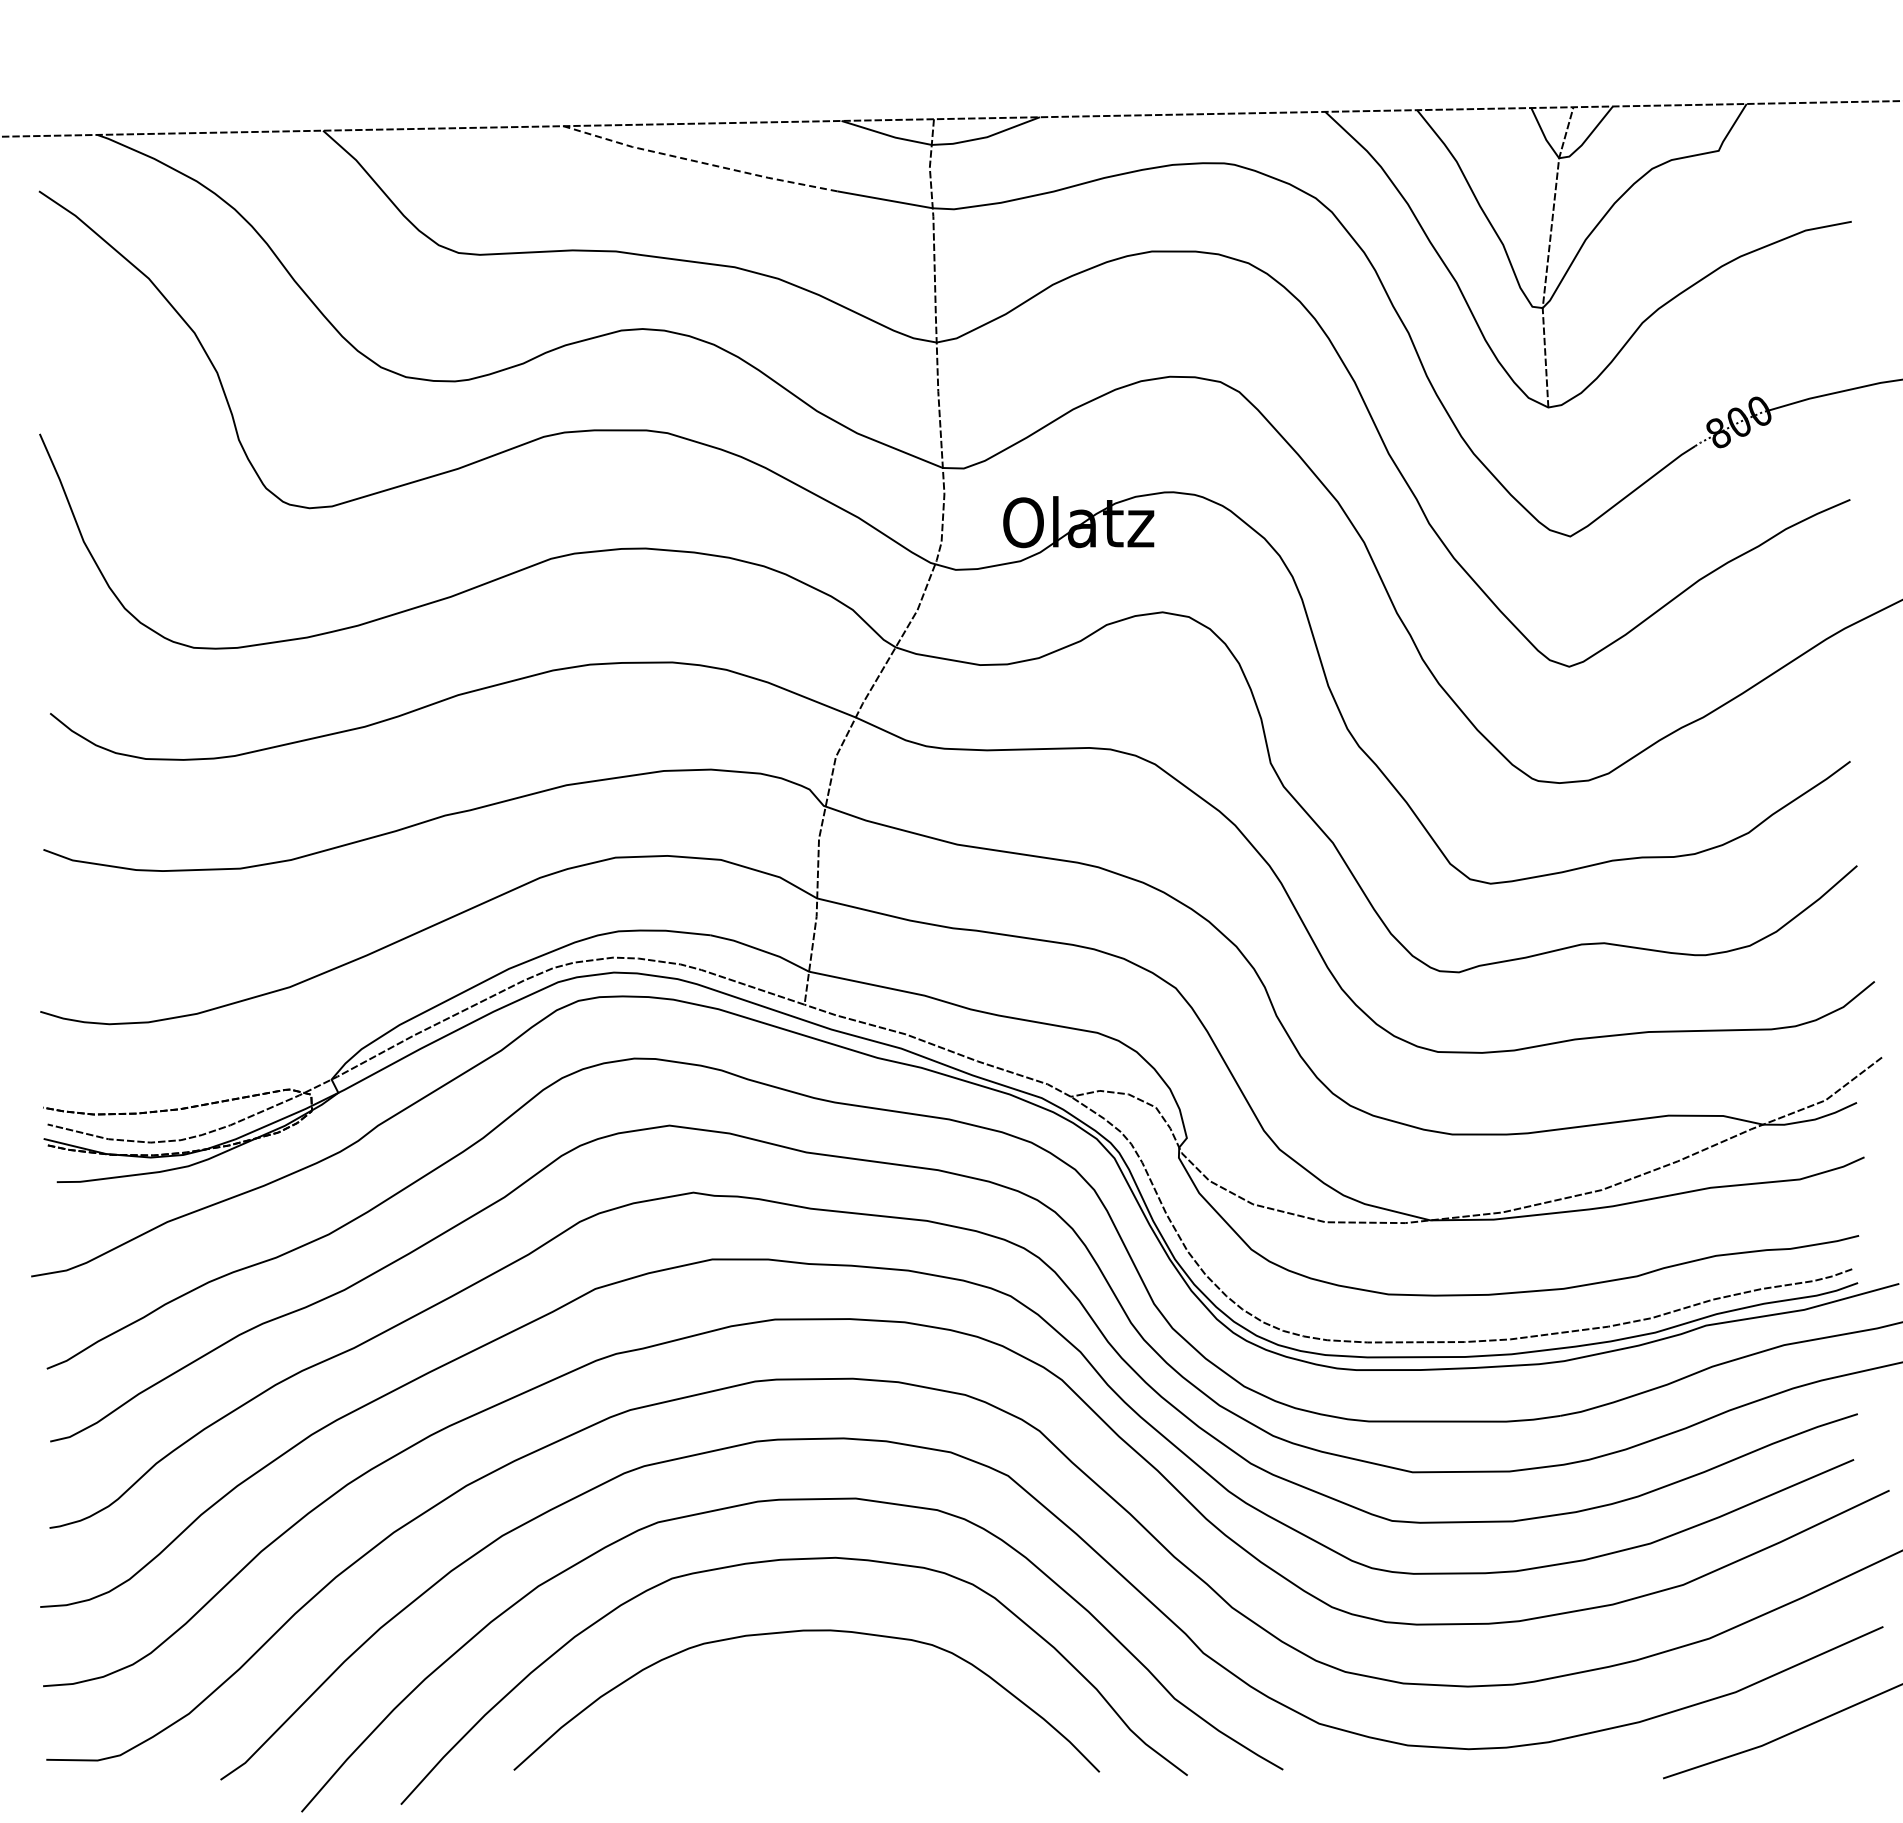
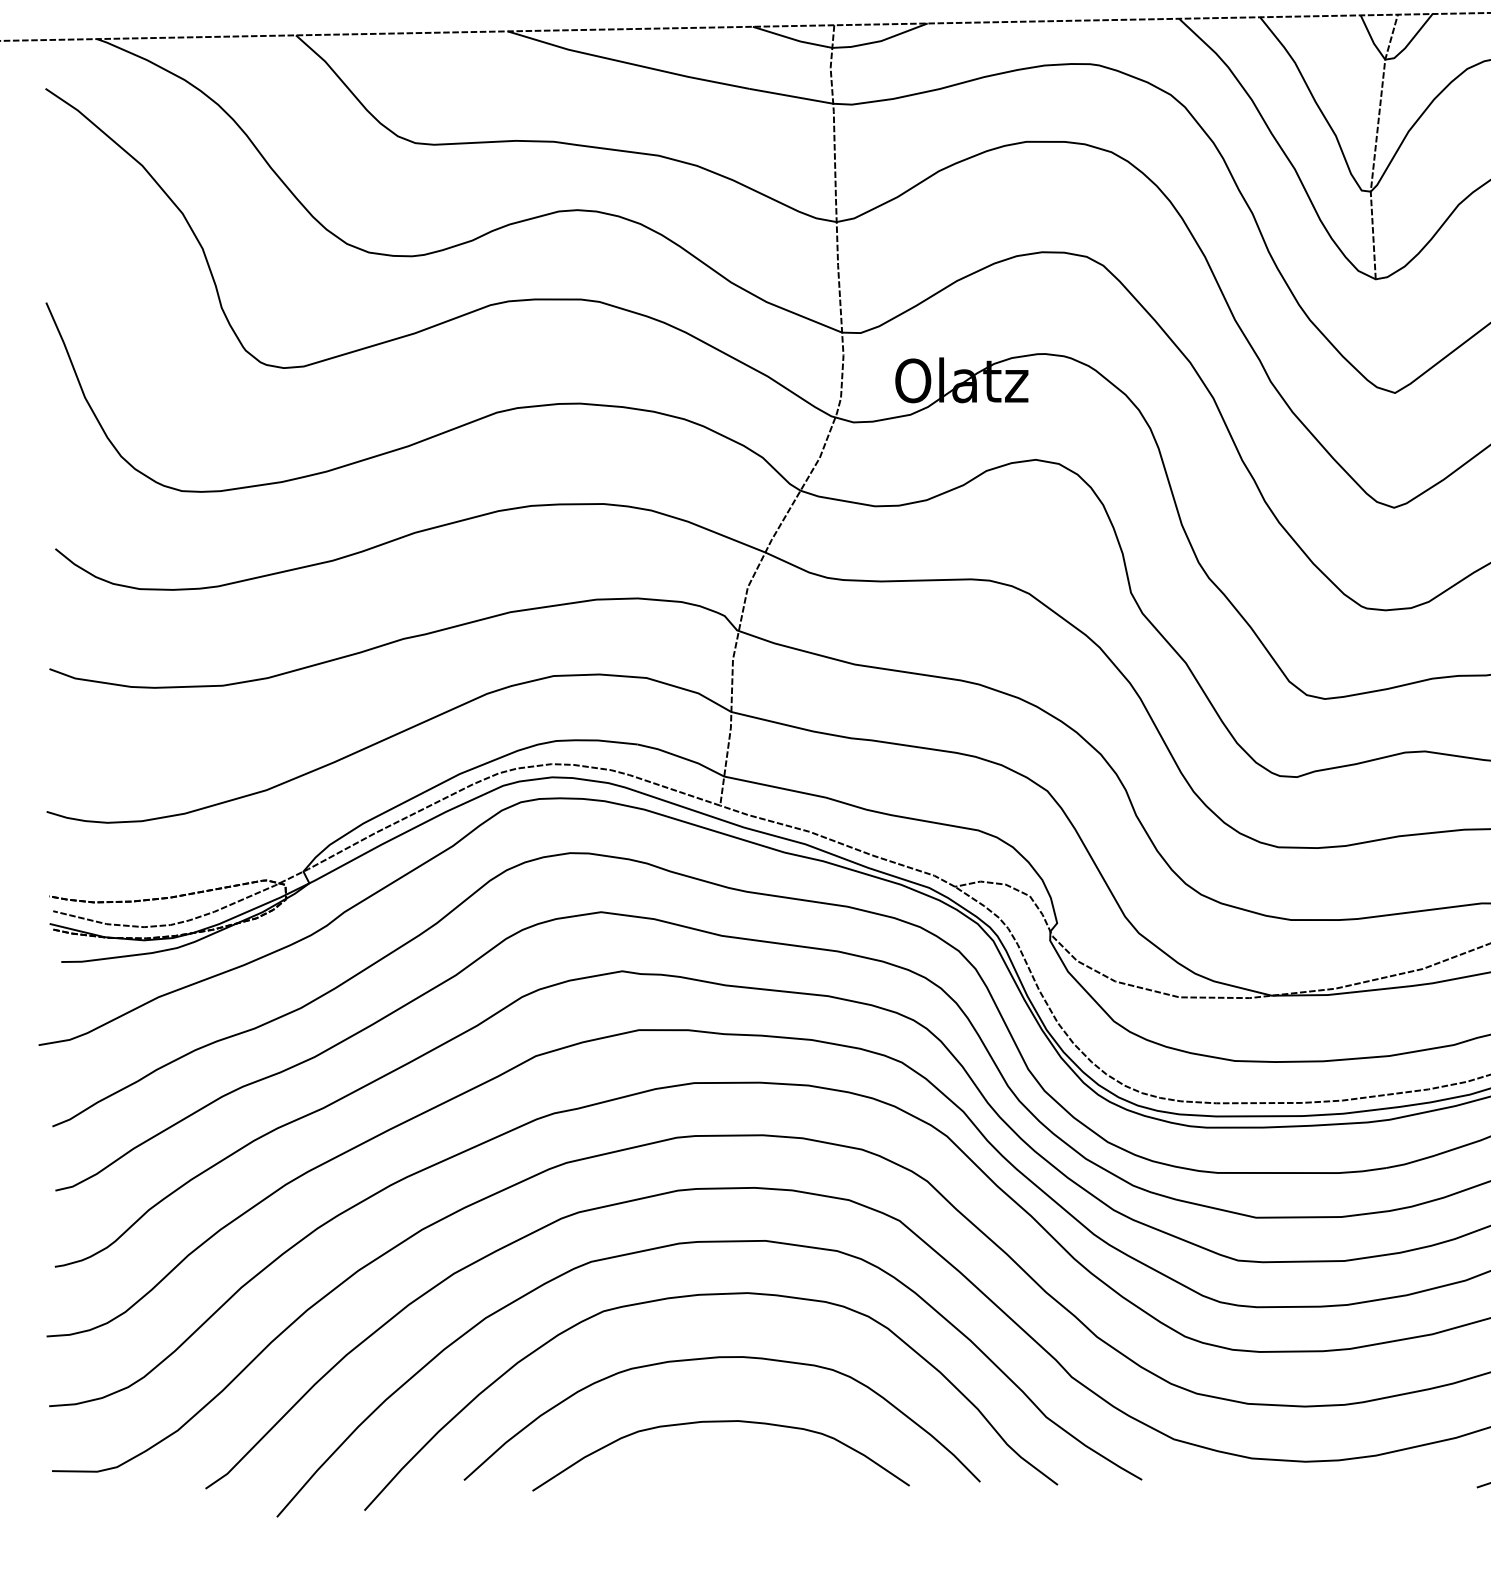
line: (700, 162) -> (628, 63), dashed -> solid
curve: (805, 1704) -> (721, 1422), added

